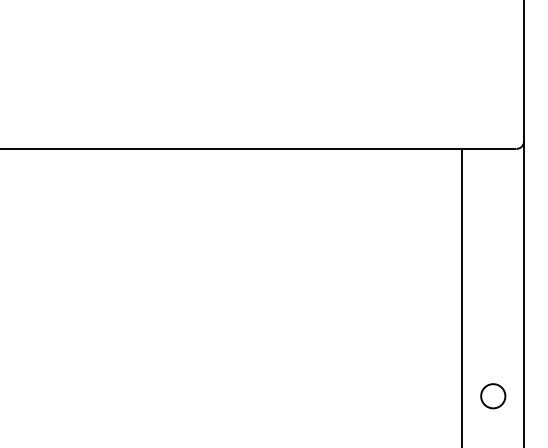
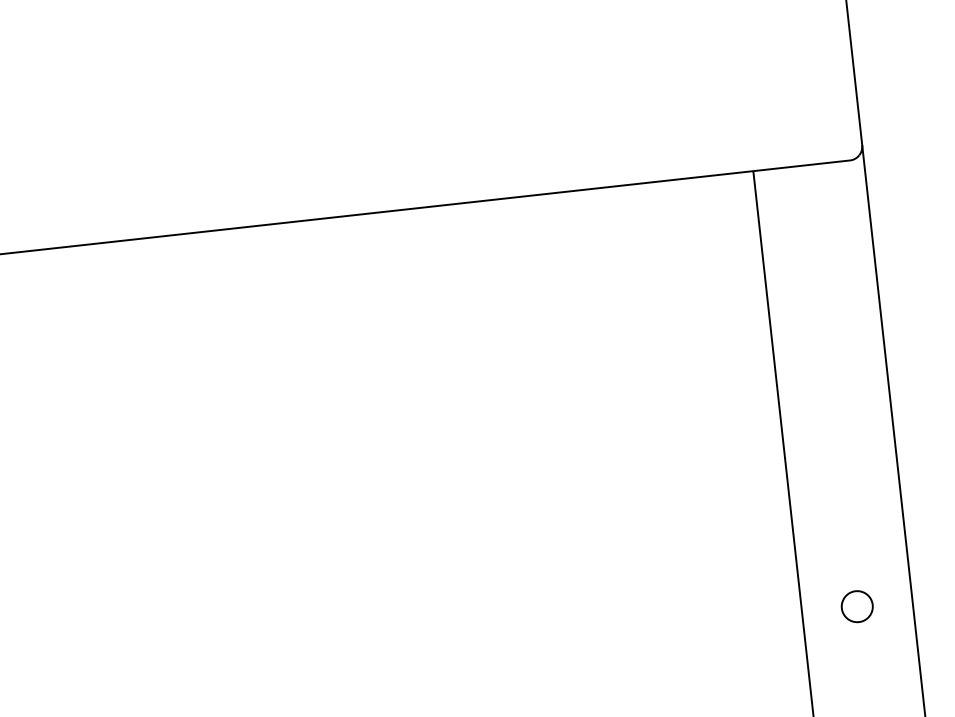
part: (492, 395) -> (855, 605), size x0.71

